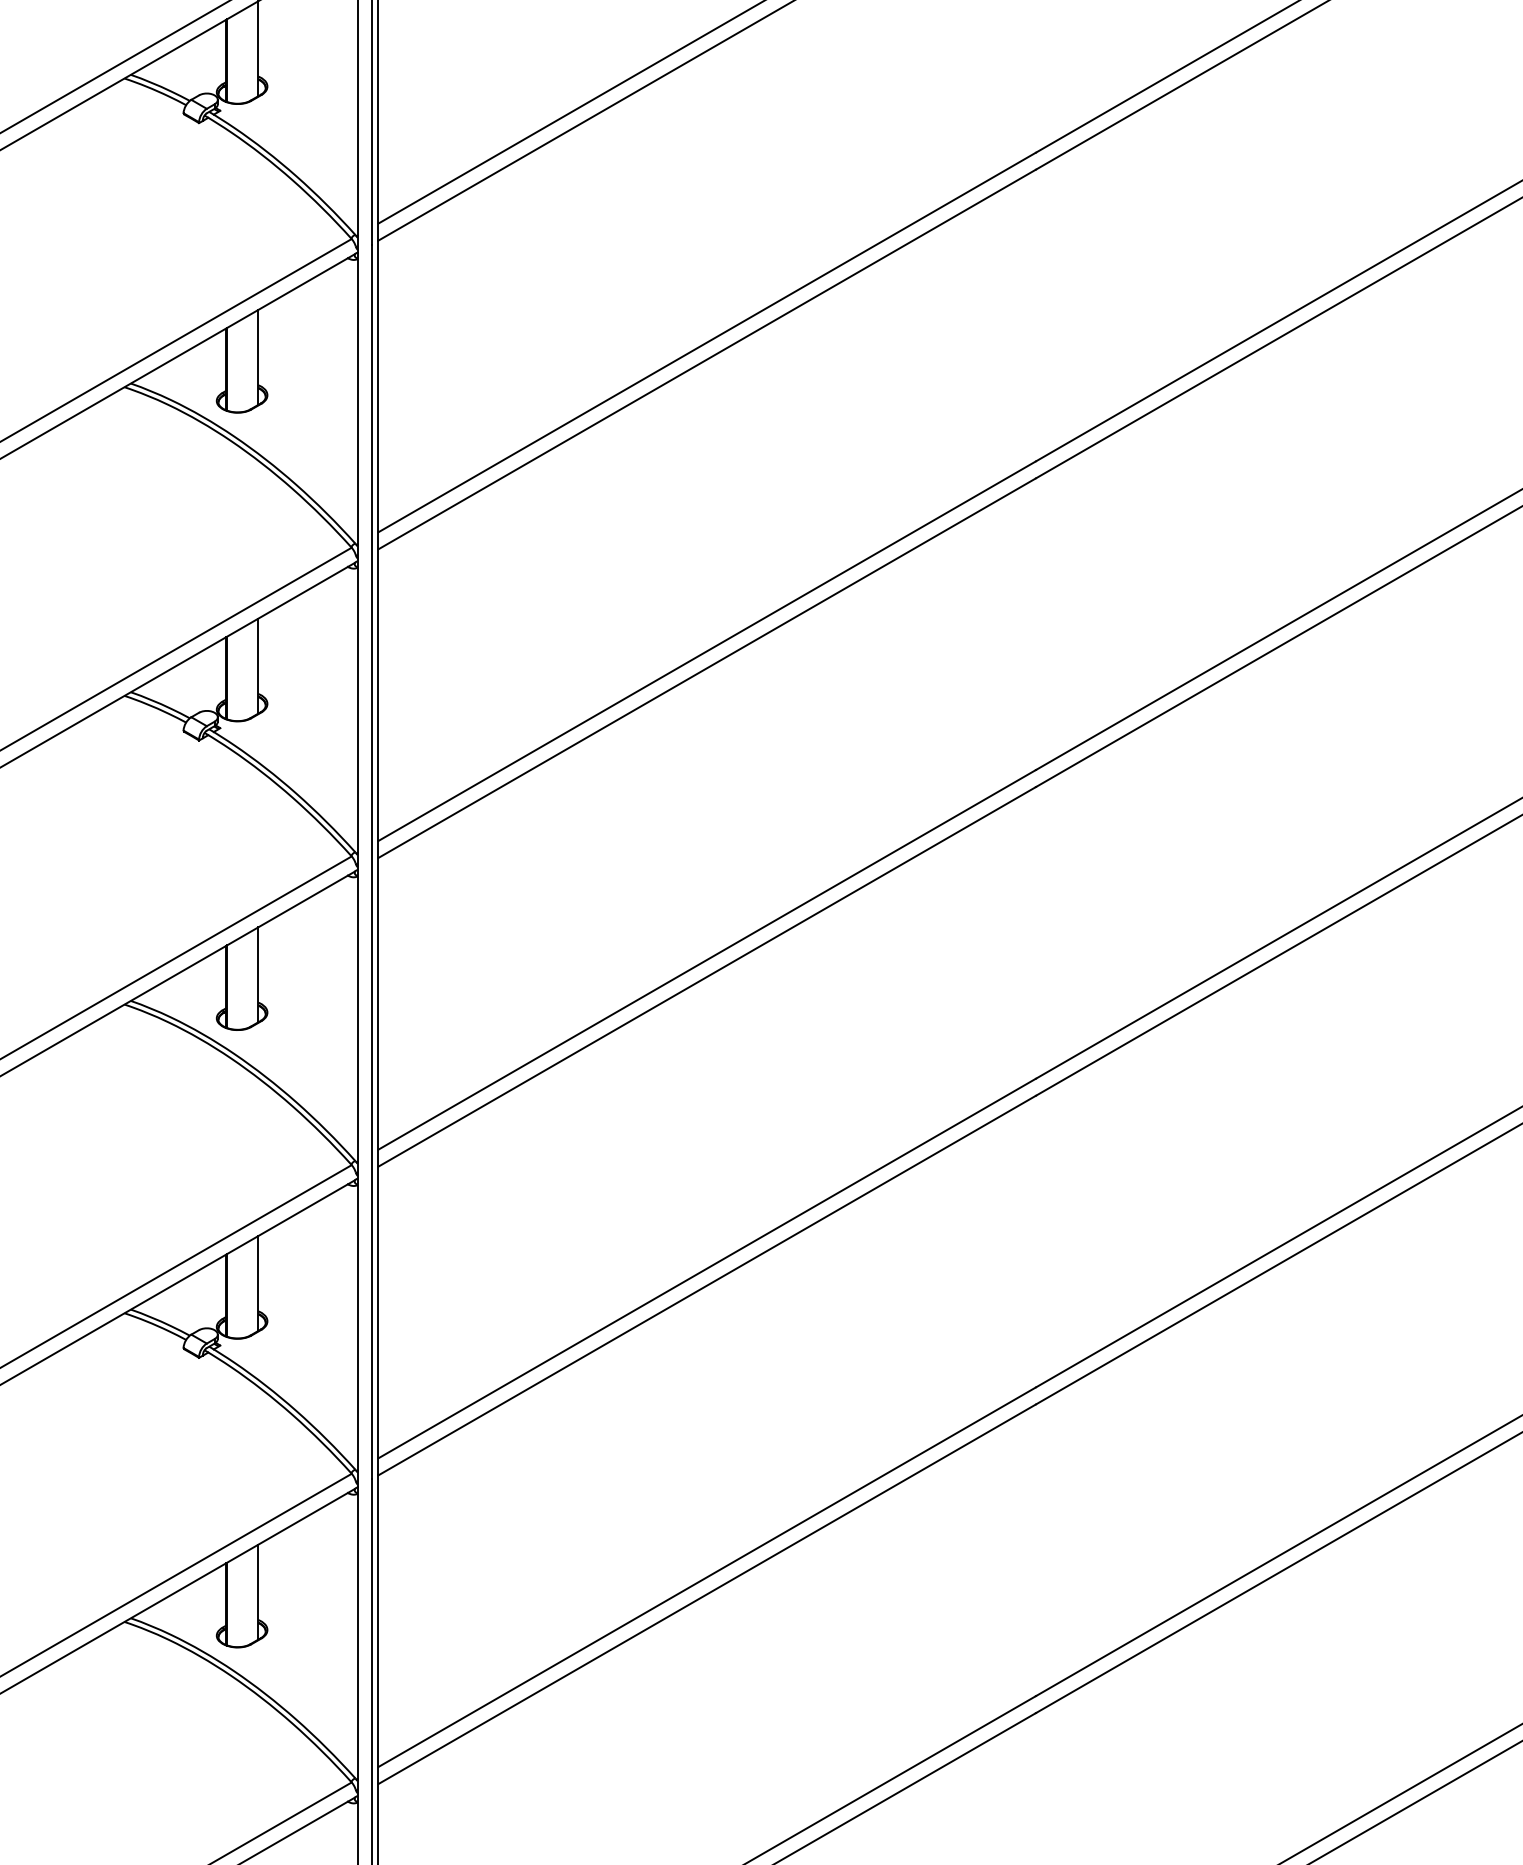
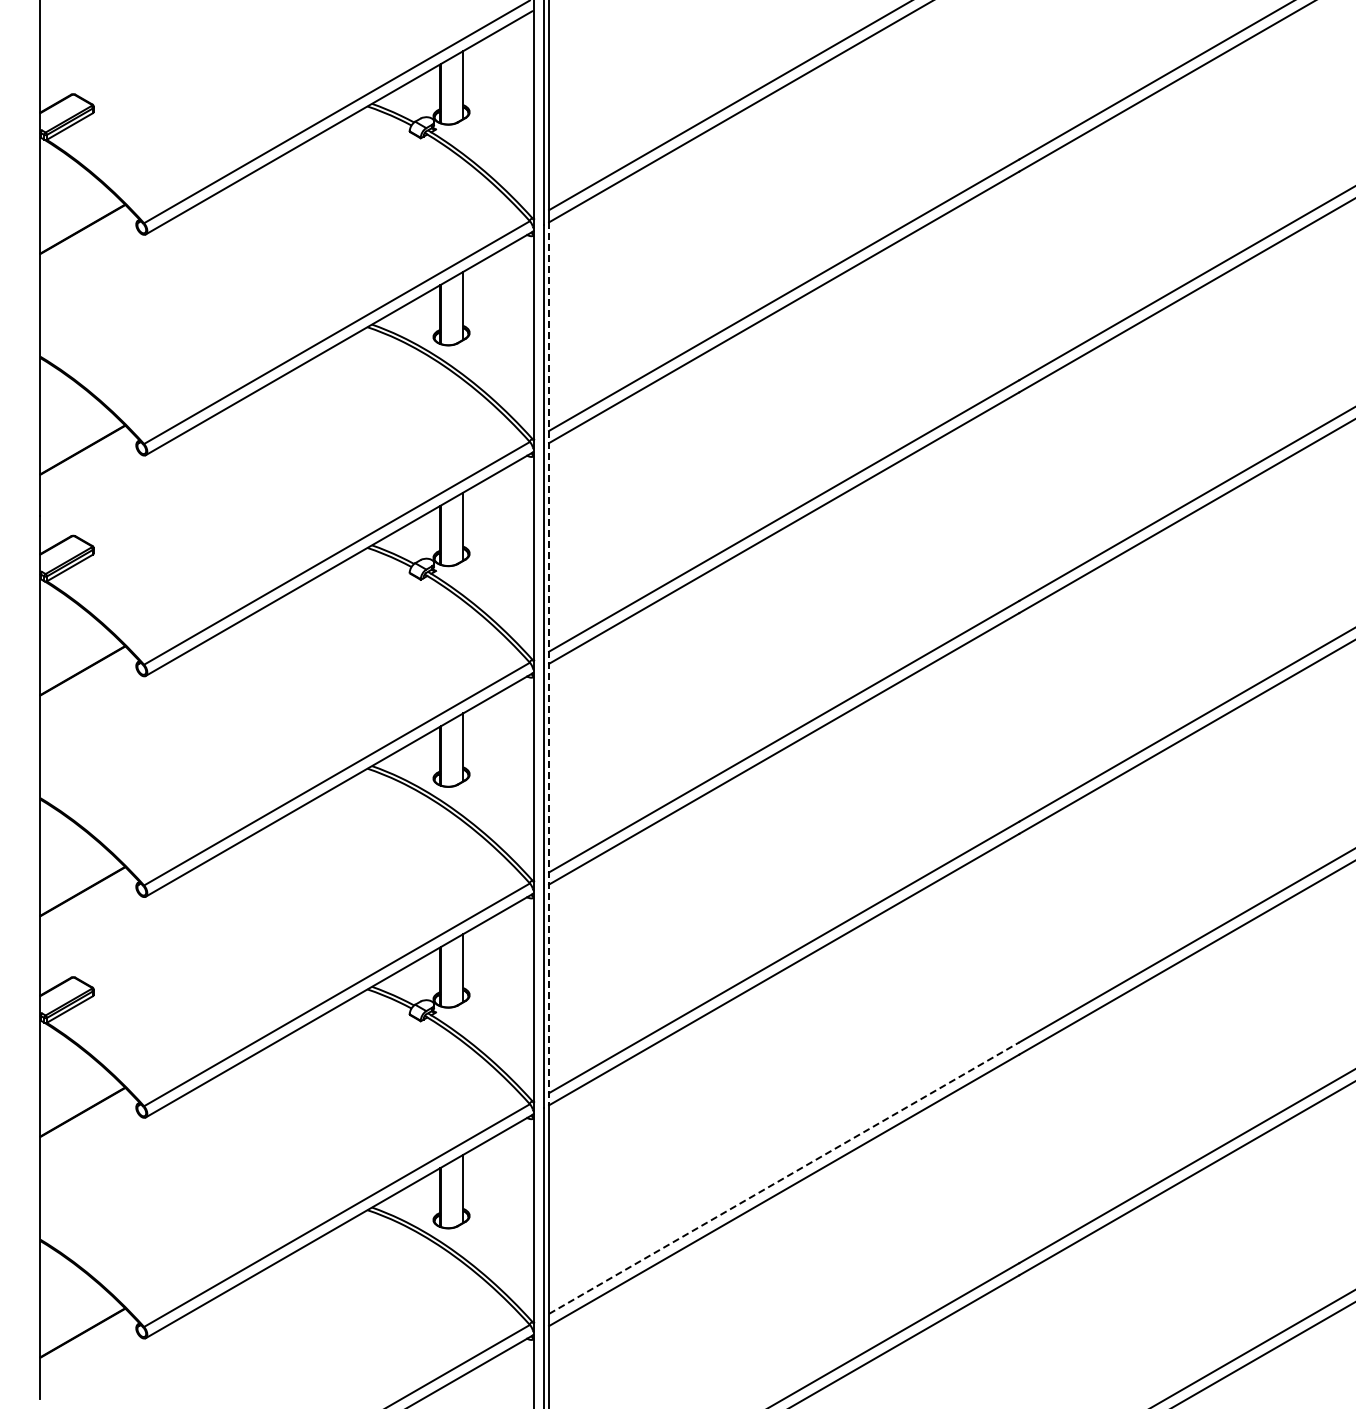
line: (379, 858) -> (549, 664), solid -> dashed
line: (707, 1576) -> (784, 1177), solid -> dashed

